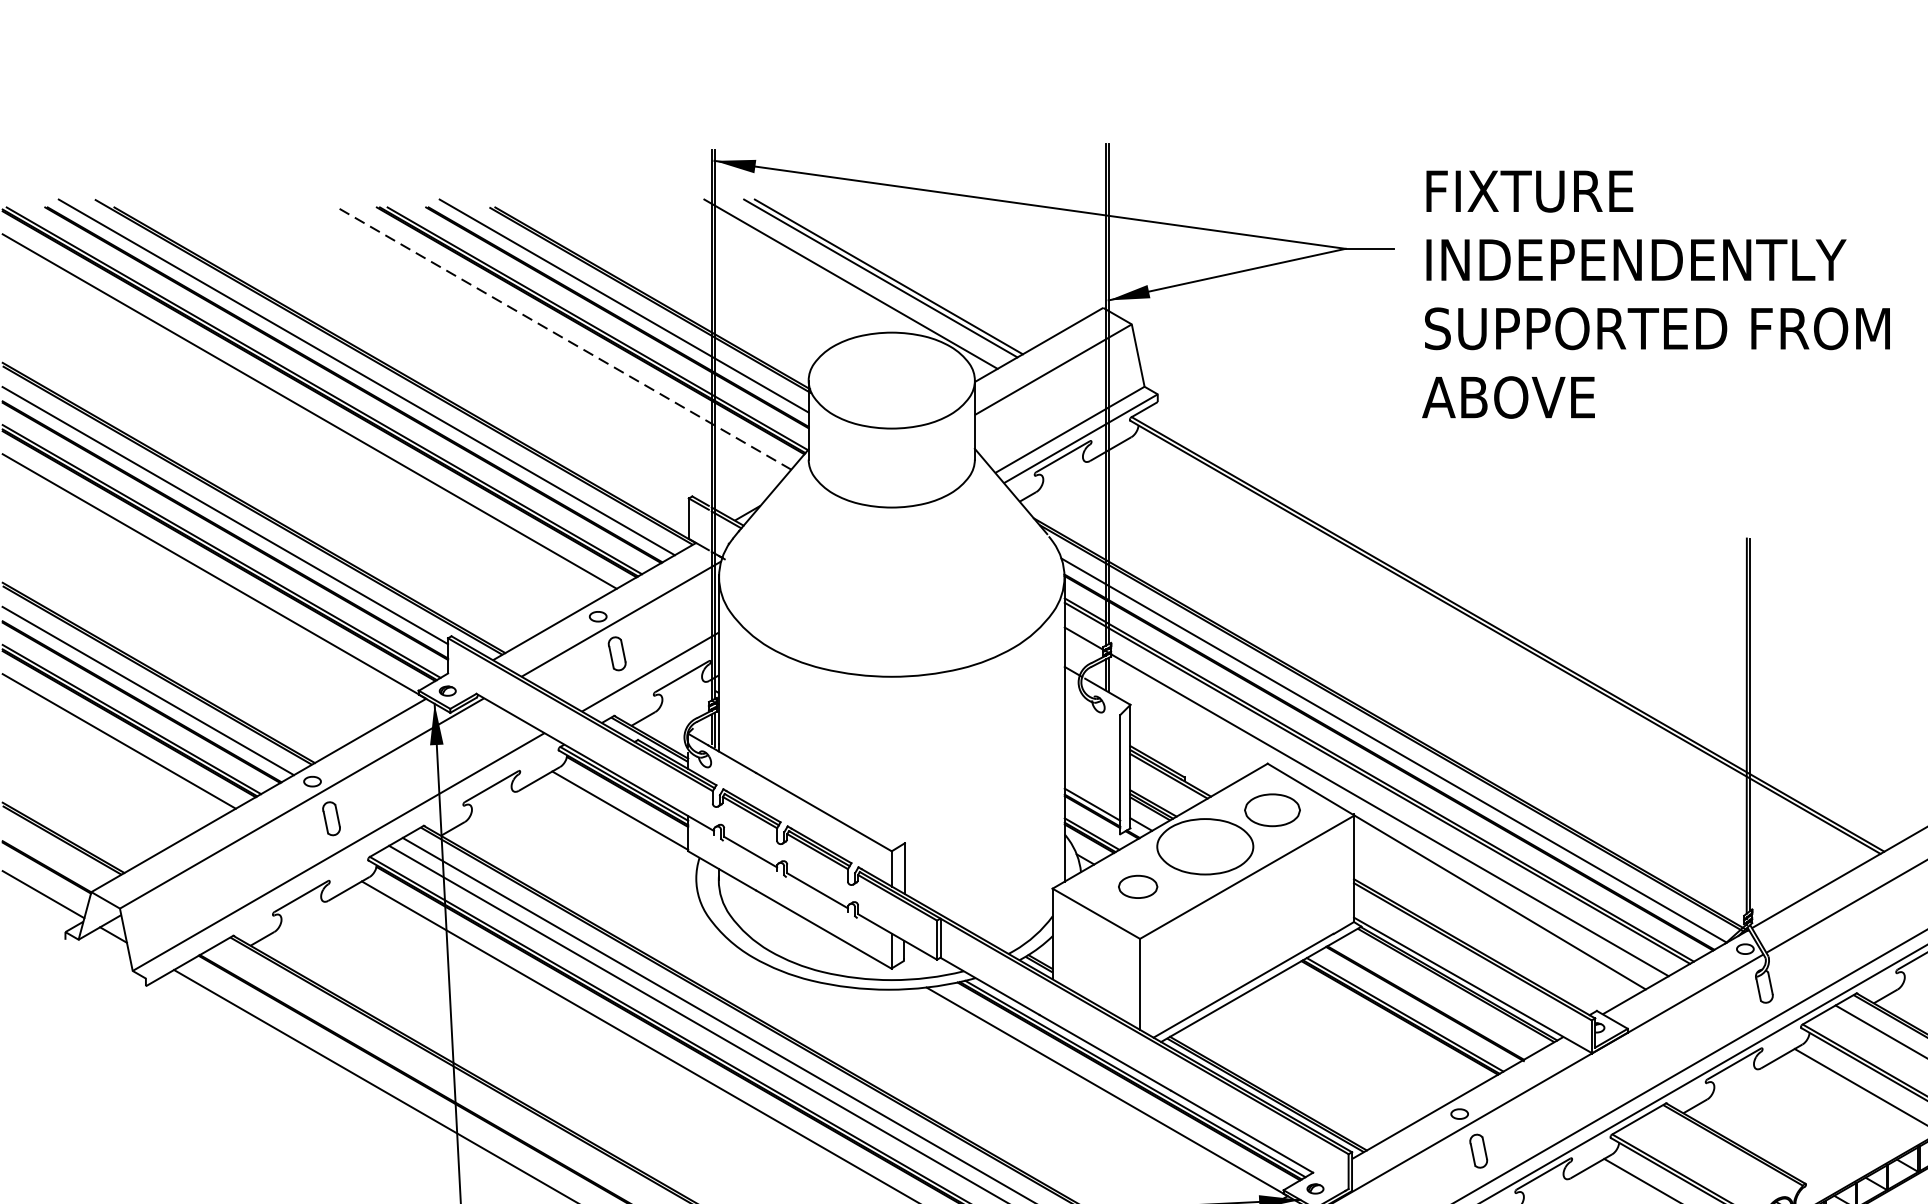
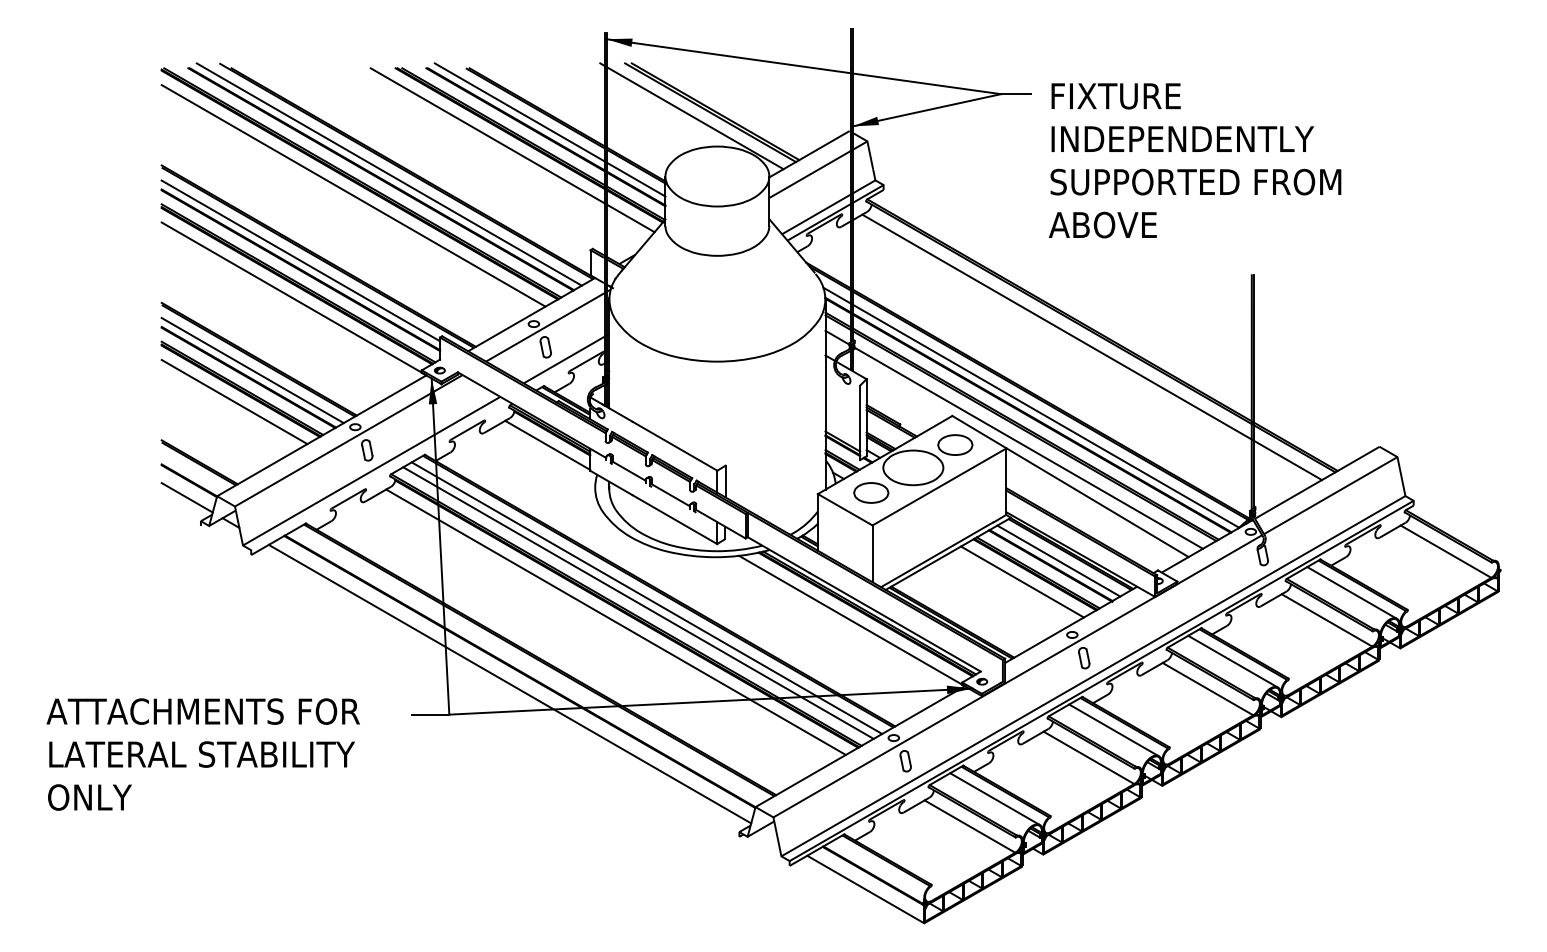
text: (1656, 294) -> (1195, 160), moved
line: (563, 338) -> (512, 150), dashed -> solid
line: (1491, 654) -> (1092, 347), added
part: (1138, 886) -> (871, 492), size x1.43
line: (1437, 994) -> (1058, 560), added
line: (1379, 1028) -> (1022, 581), added
line: (1715, 1156) -> (1232, 661), added

